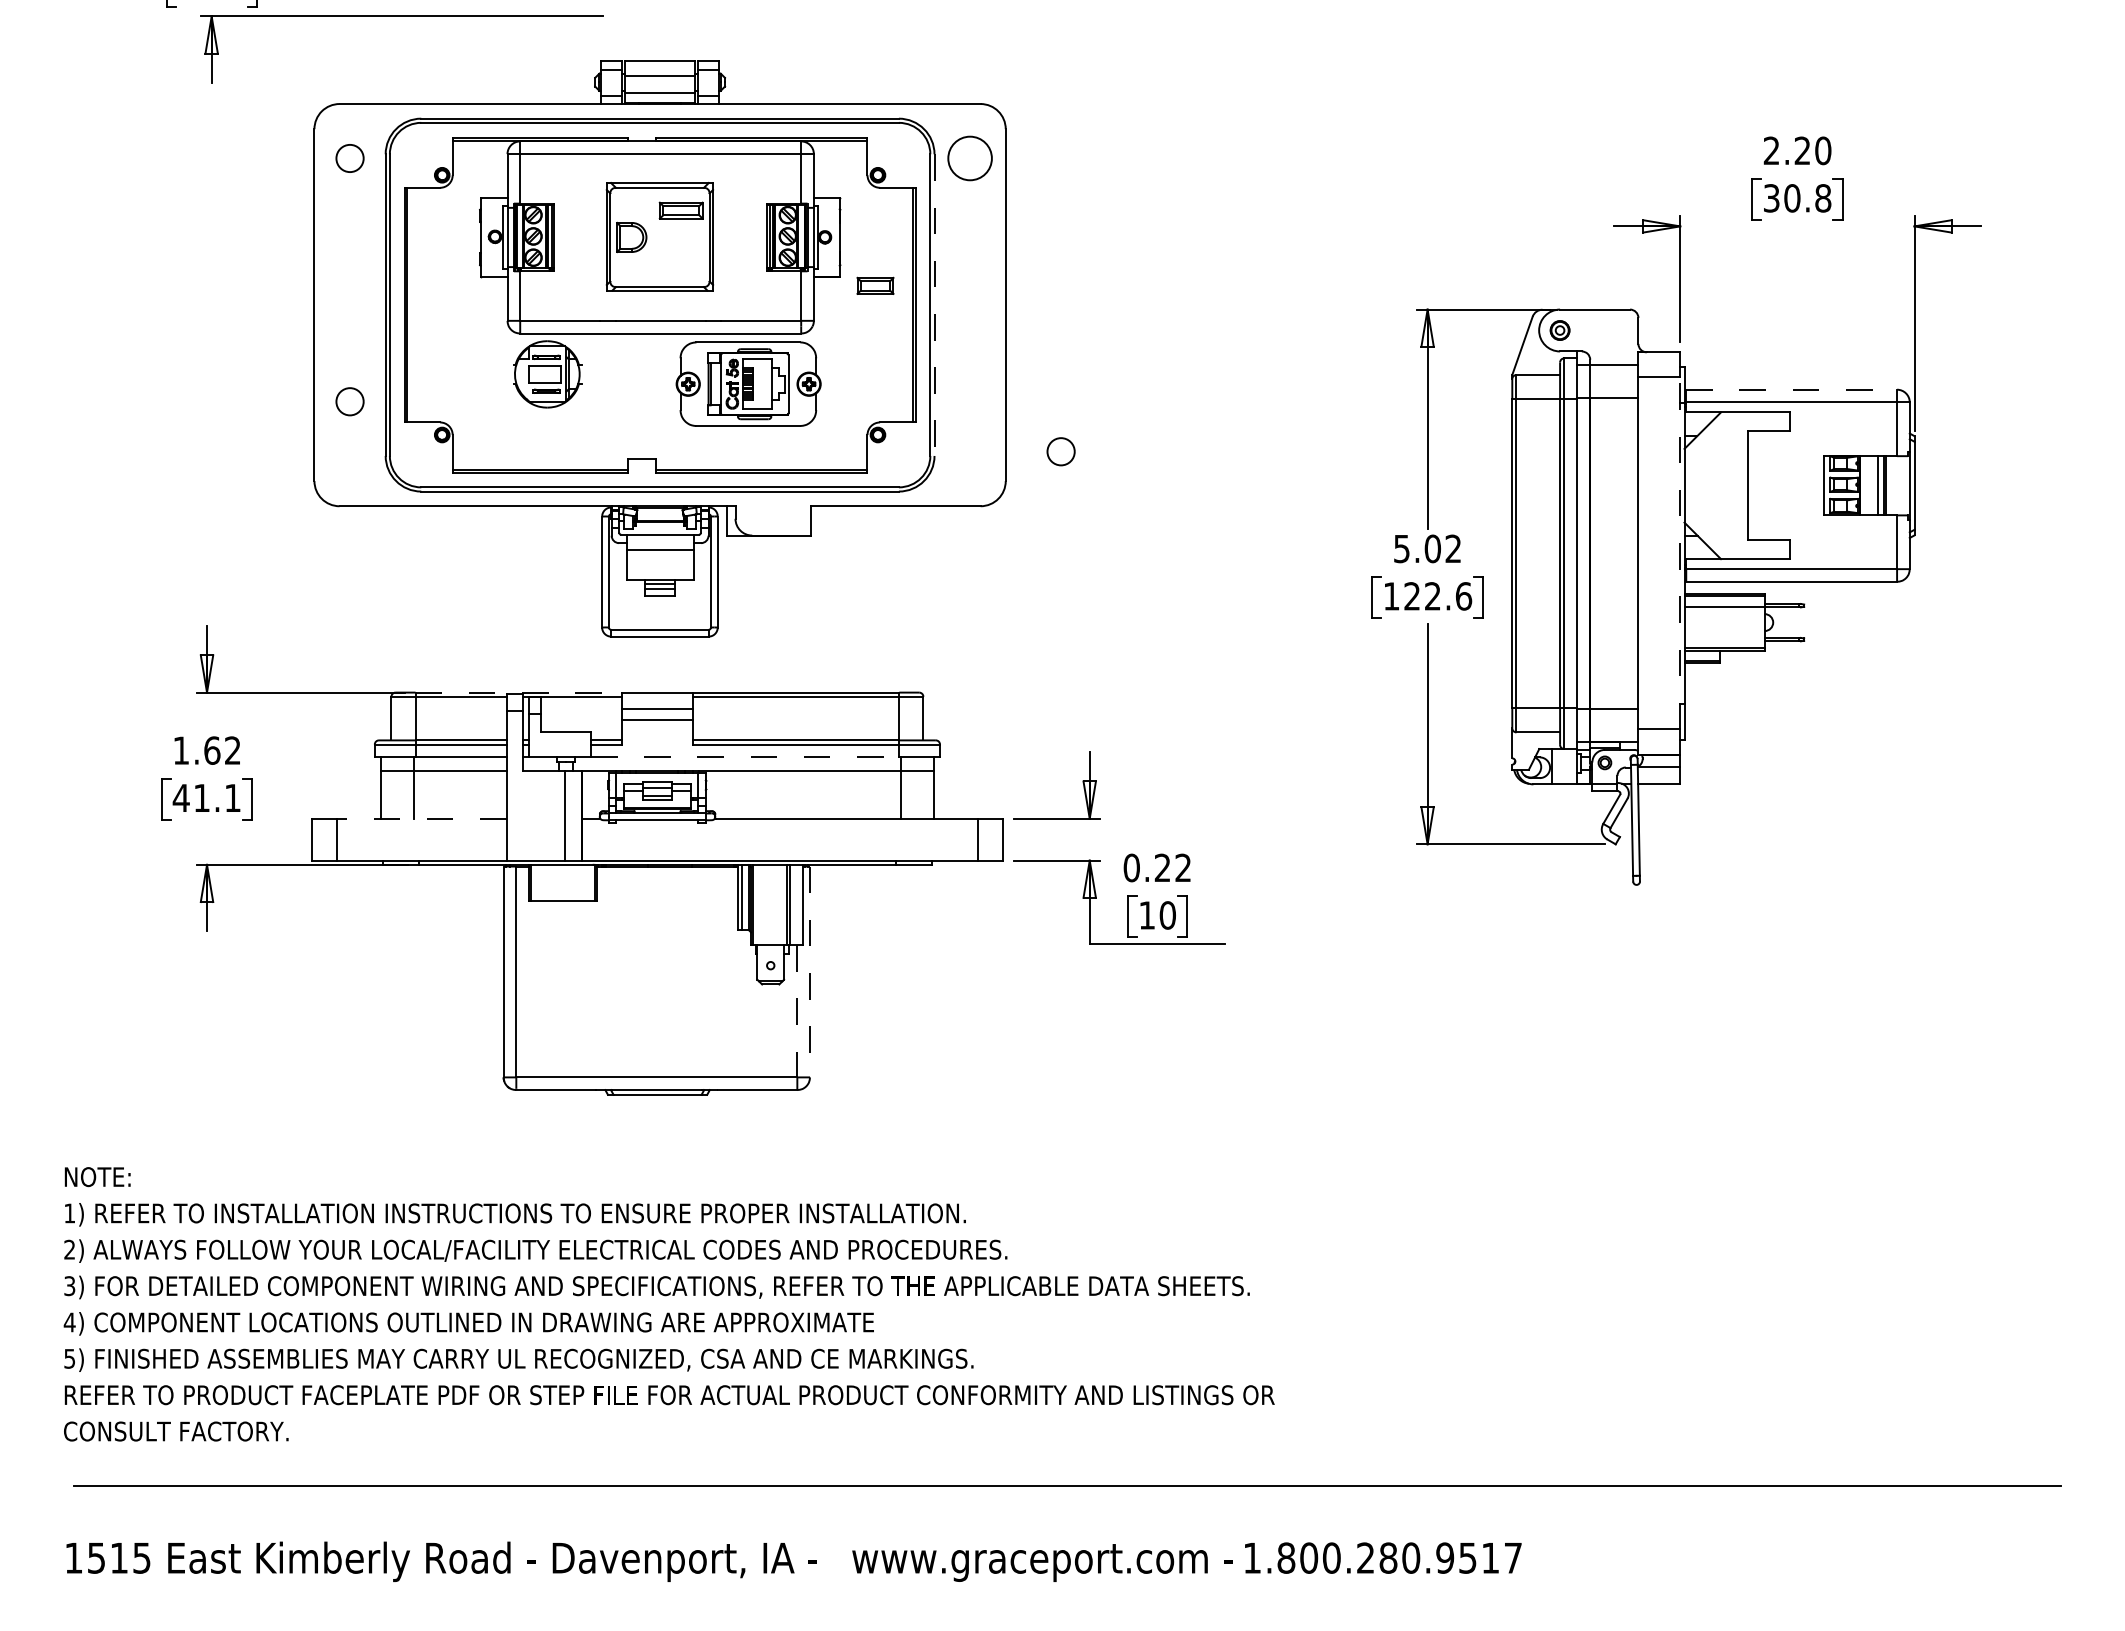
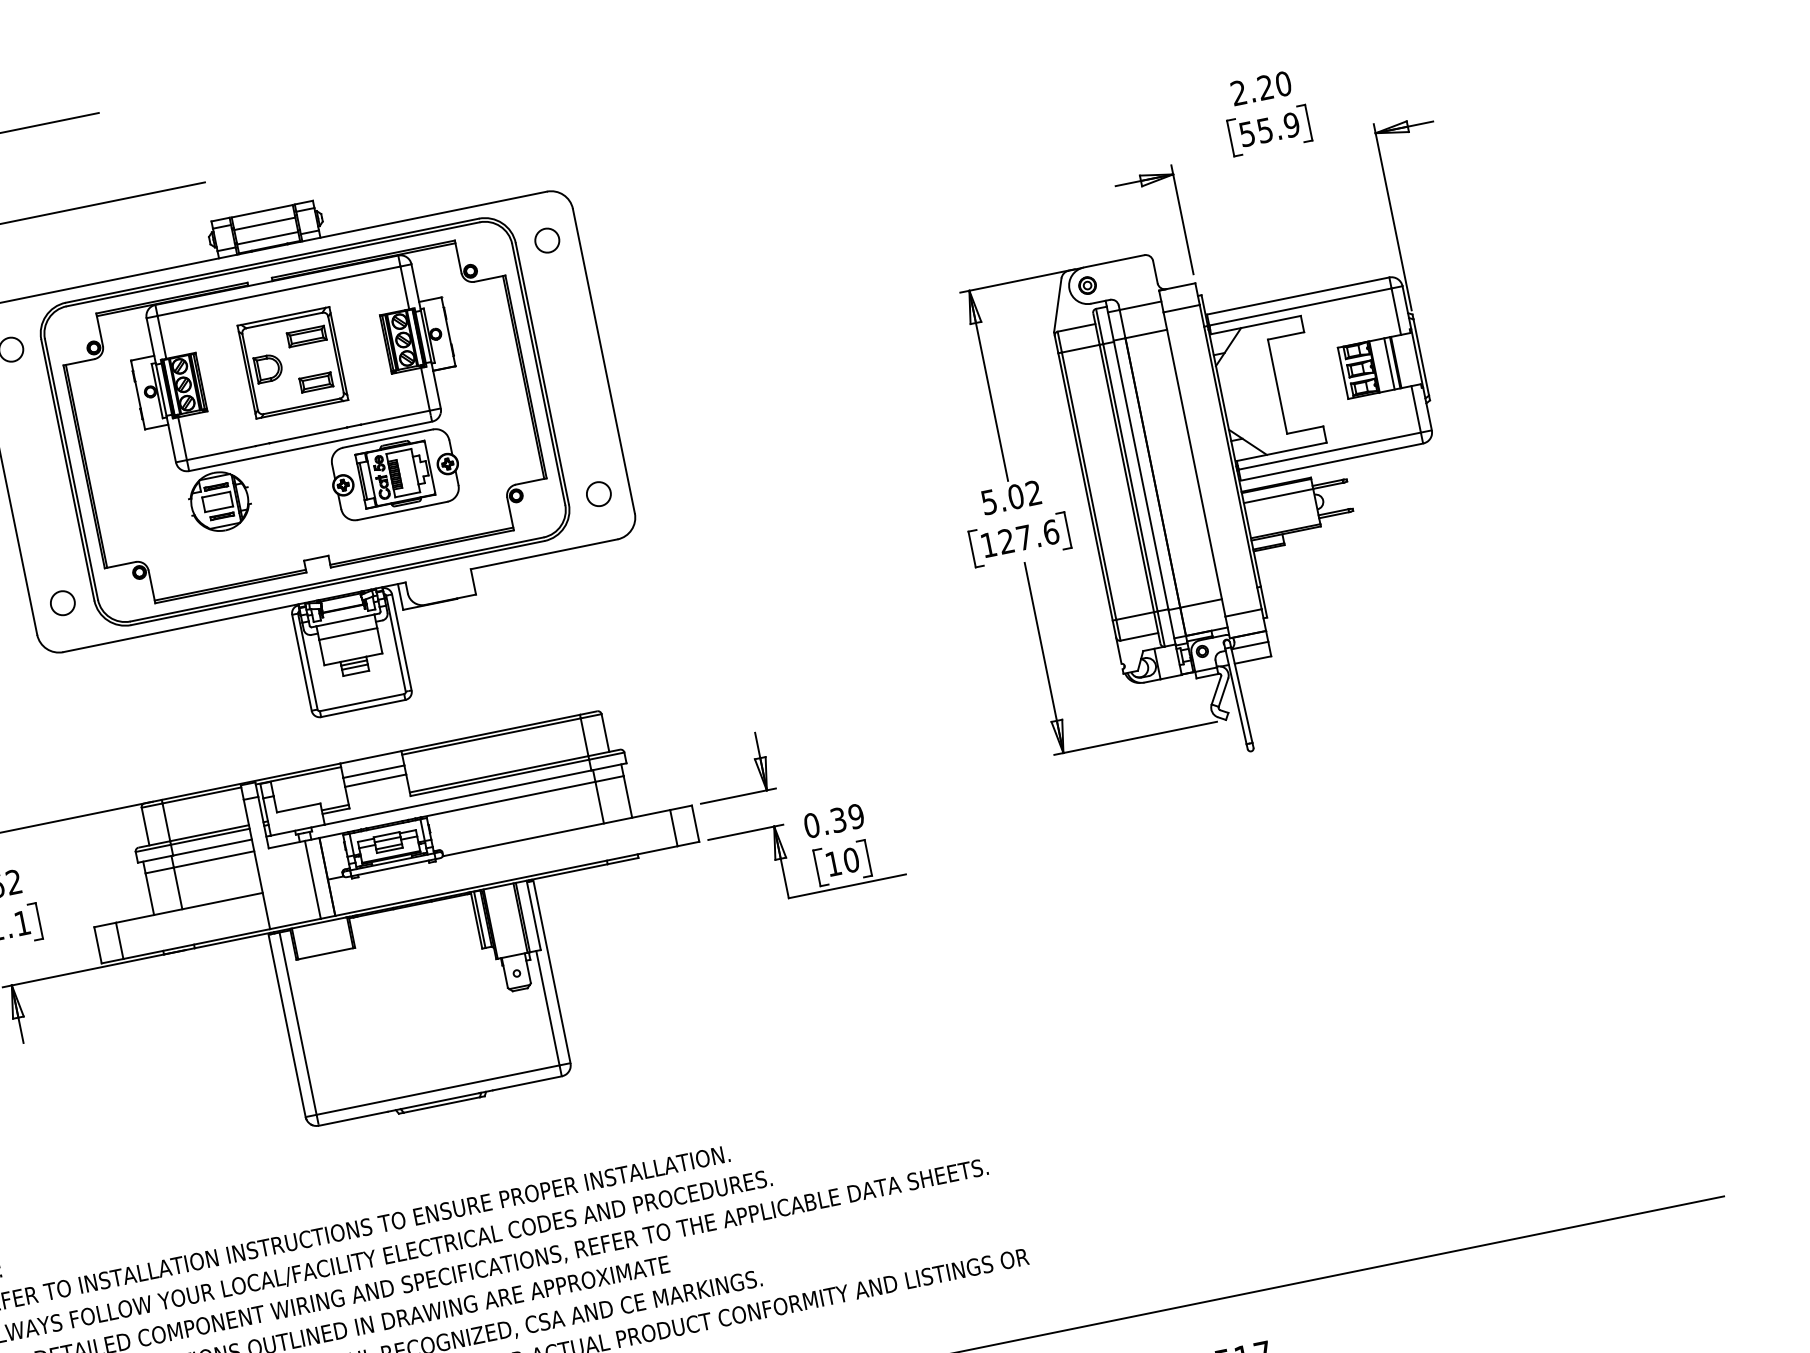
circle: (969, 158) -> (546, 240), size x0.62
text: (1797, 198) -> (1269, 129), 30.8 -> 55.9
part: (875, 285) -> (316, 382), moved
line: (934, 305) -> (542, 373), dashed -> solid
line: (1792, 389) -> (1298, 295), dashed -> solid
circle: (349, 401) -> (62, 603), moved
circle: (1060, 451) -> (598, 494), moved
line: (1680, 553) -> (1230, 457), dashed -> solid
text: (1432, 596) -> (1024, 537), 122.6 -> 127.6
line: (519, 692) -> (251, 781), dashed -> solid
line: (745, 757) -> (458, 797), dashed -> solid
line: (421, 818) -> (189, 907), dashed -> solid
text: (1172, 867) -> (846, 817), 0.22 -> 0.39
line: (810, 972) -> (552, 972), dashed -> solid
line: (797, 1011) -> (548, 1008), dashed -> solid

